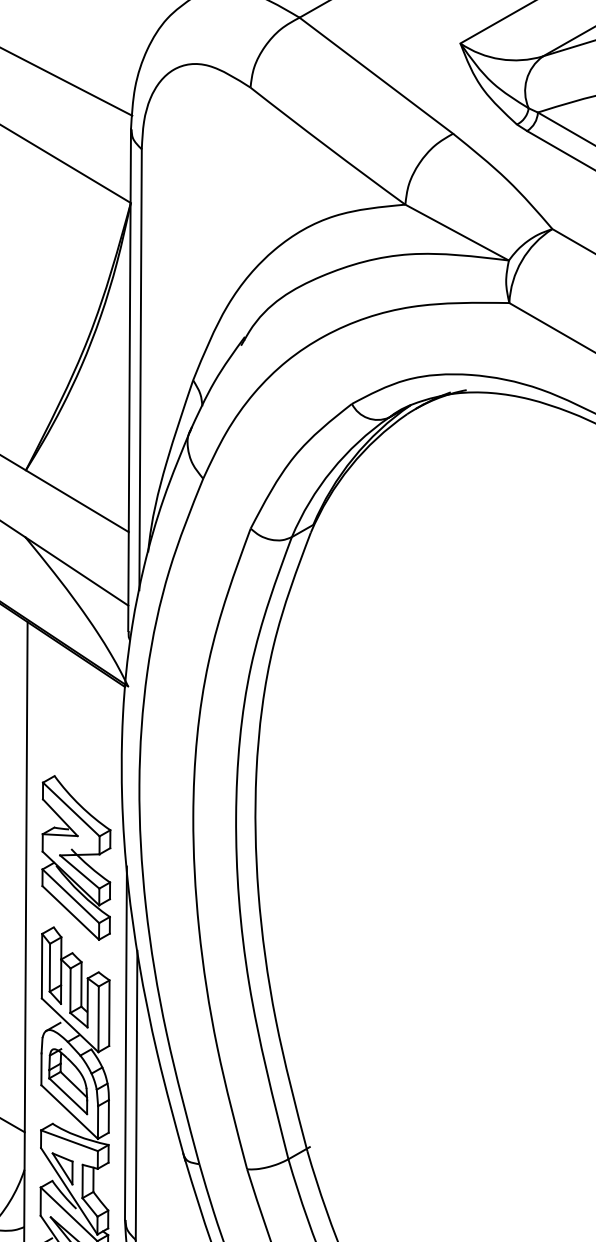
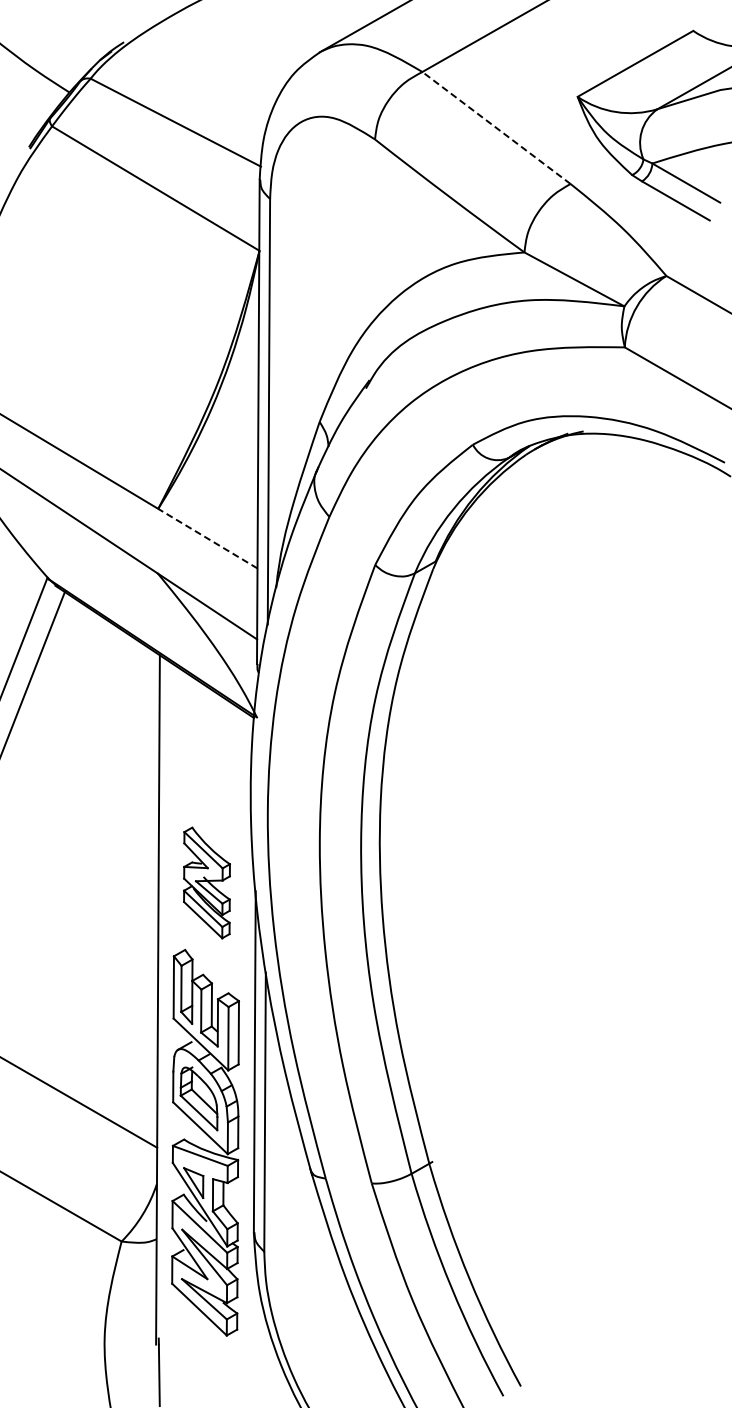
line: (376, 75) -> (496, 127), solid -> dashed
line: (76, 501) -> (207, 538), solid -> dashed
part: (75, 857) -> (206, 882), size x0.7

